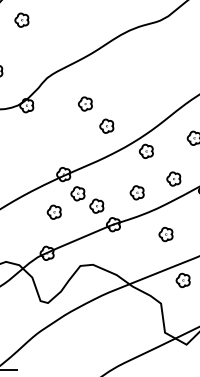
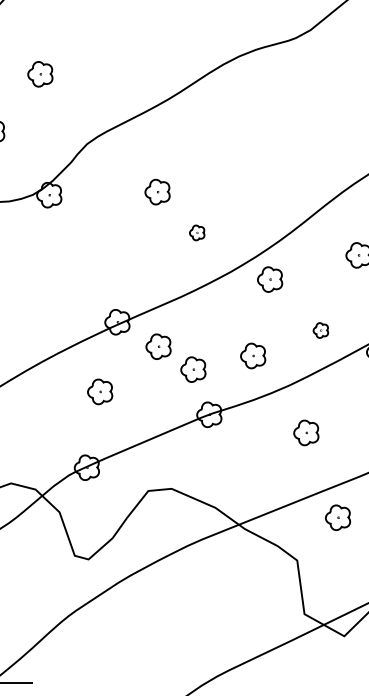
part: (21, 19) -> (39, 72), moved
part: (106, 125) -> (196, 231), size x0.6
part: (173, 178) -> (320, 329), size x0.6
part: (87, 199) -> (176, 357), moved

